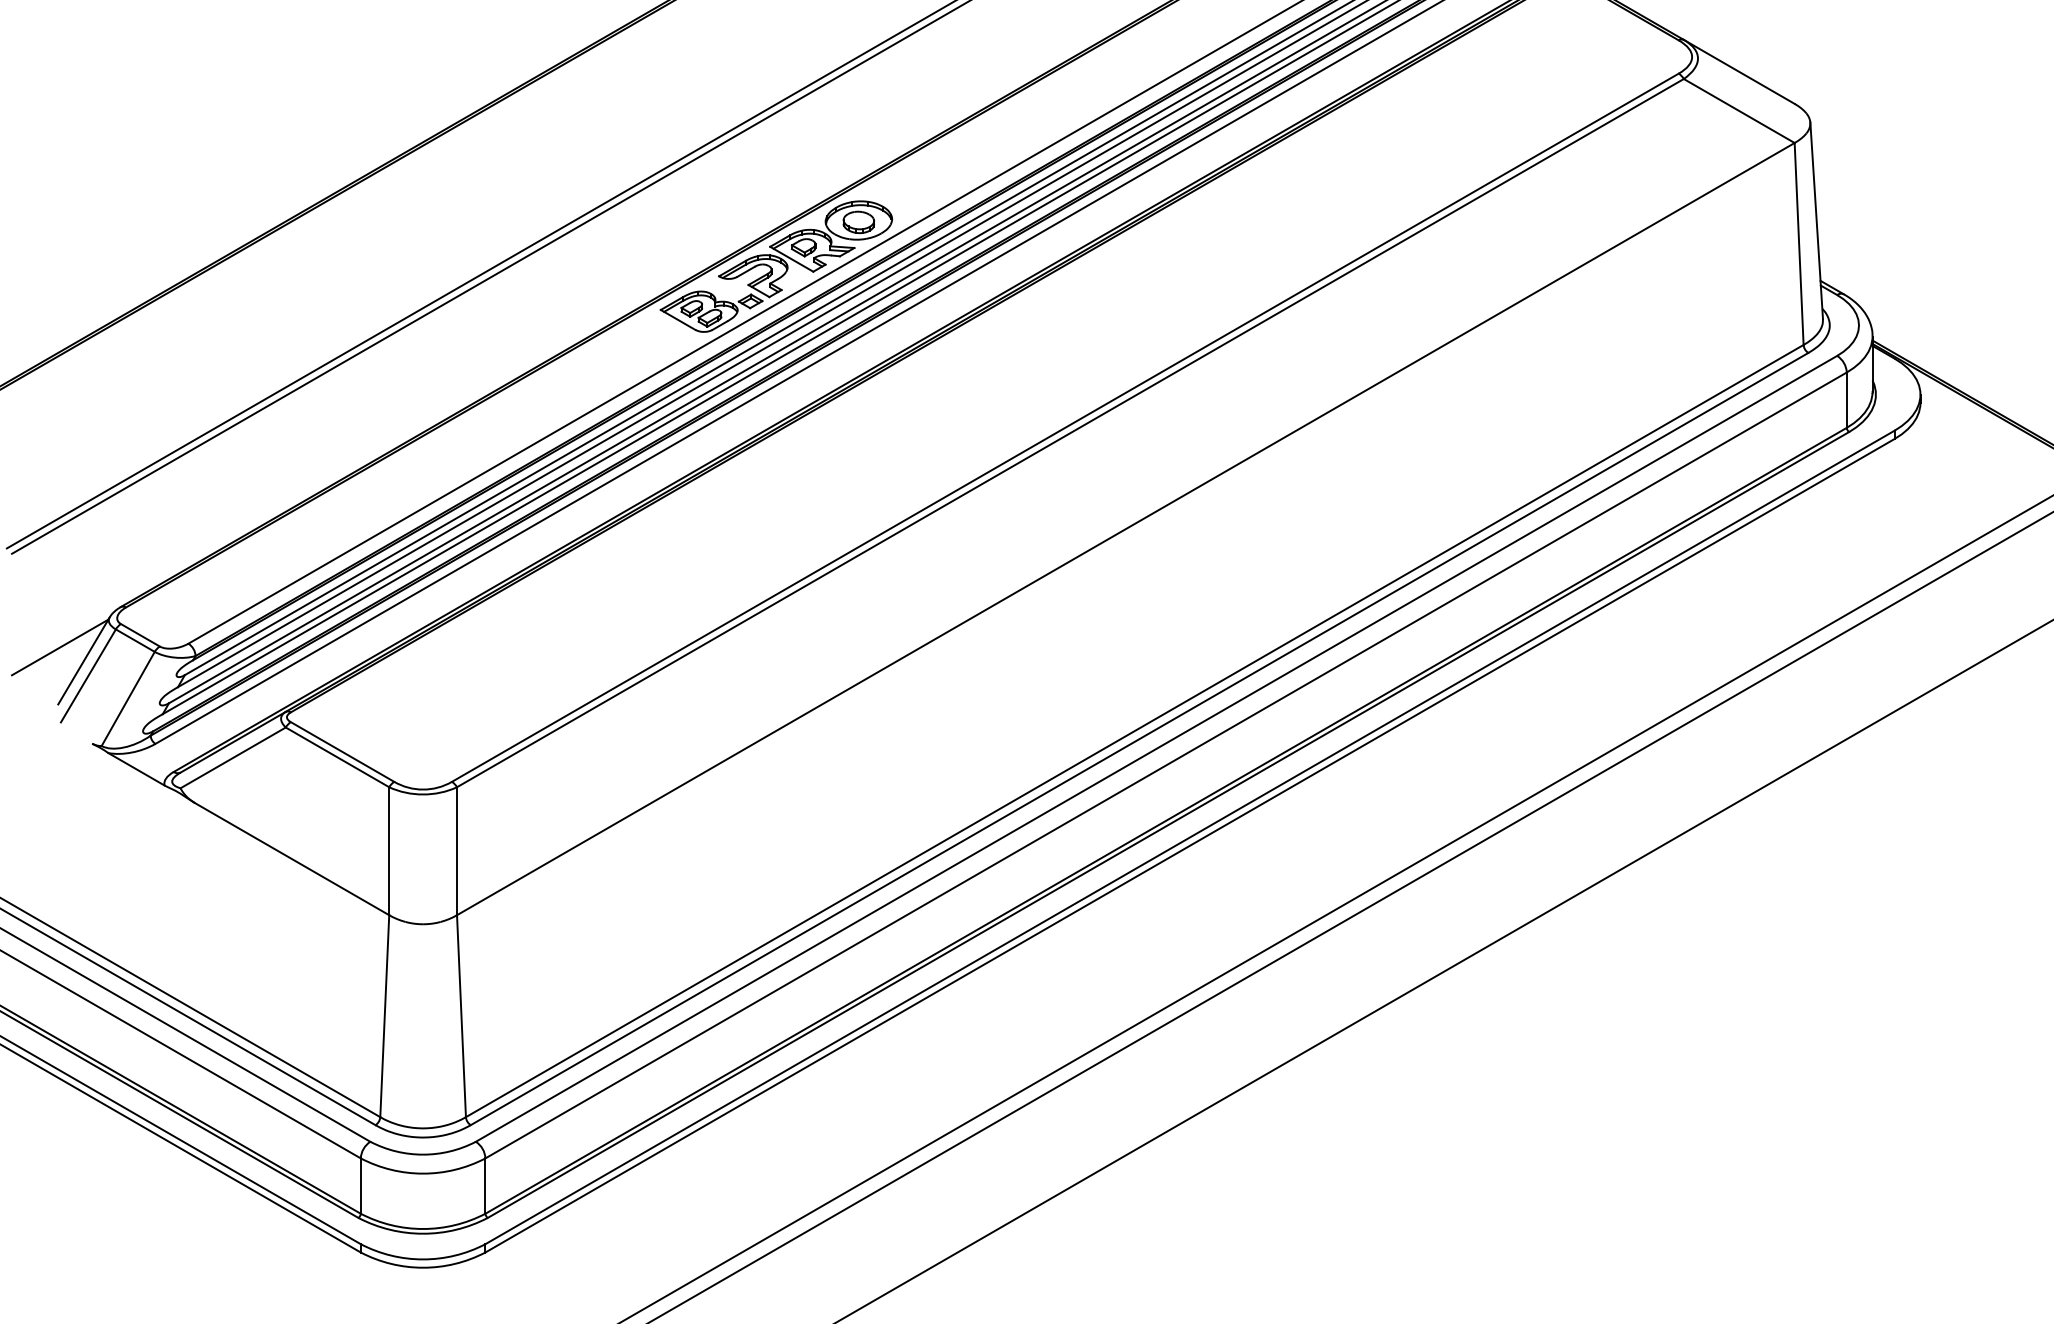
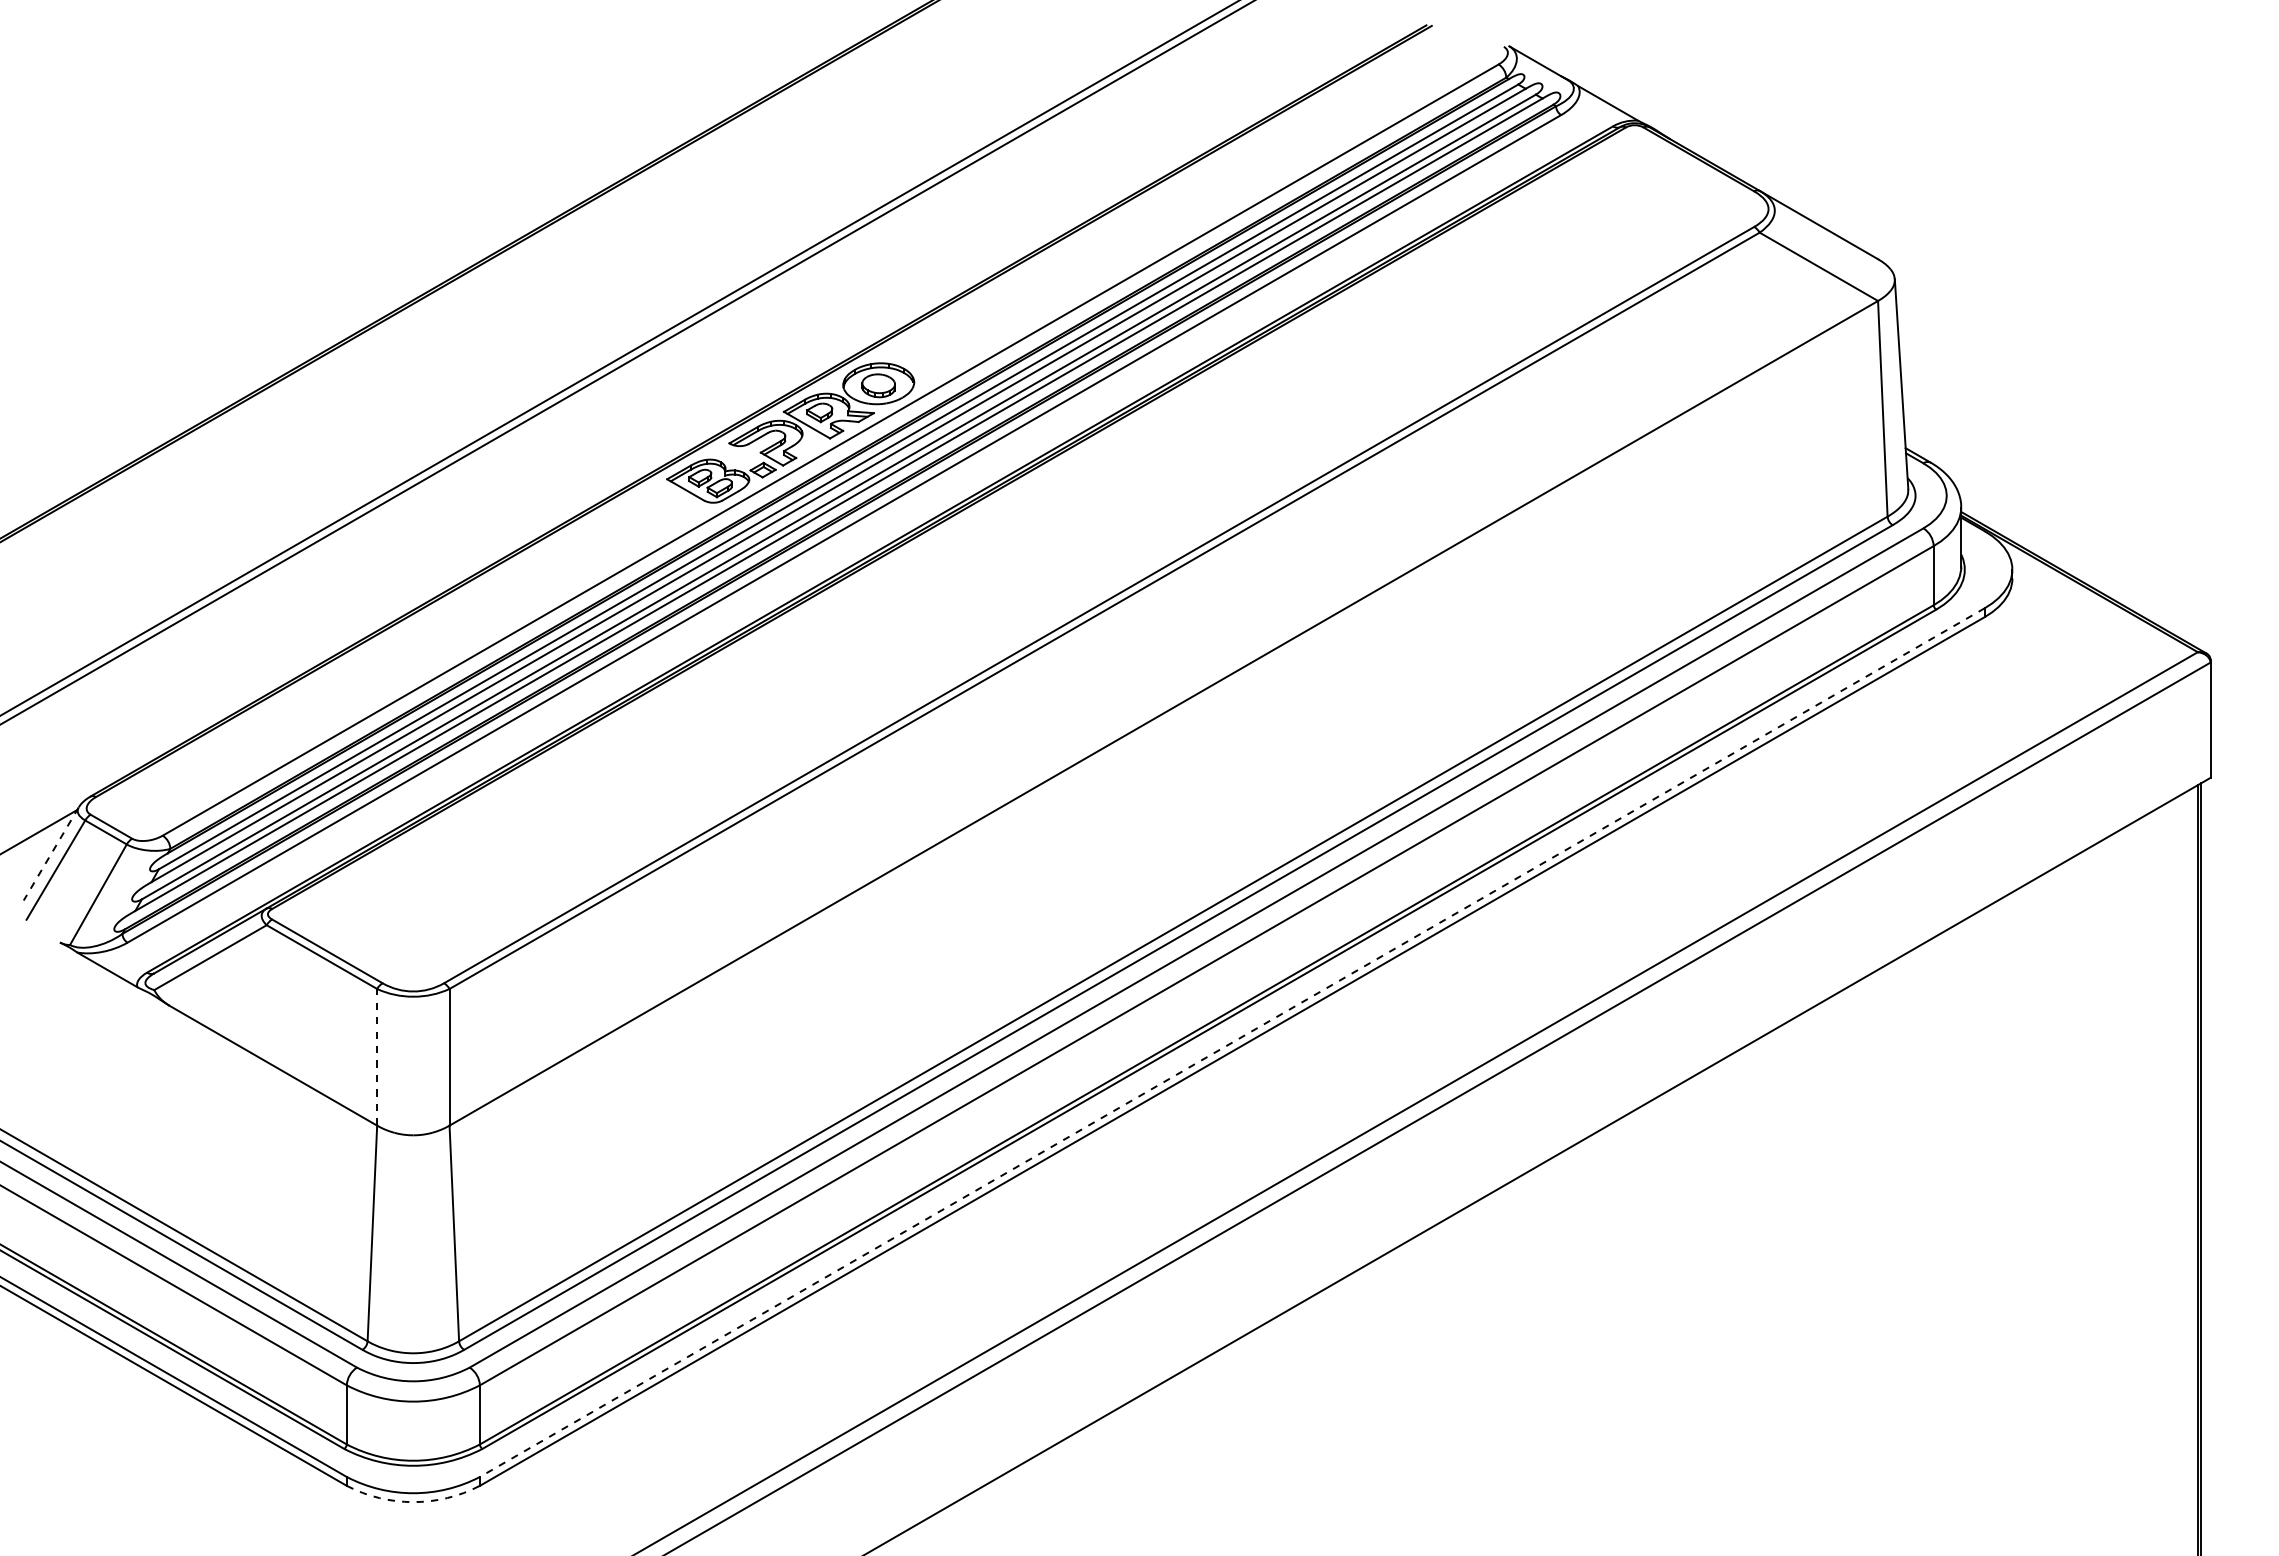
line: (84, 661) -> (51, 854), solid -> dashed
line: (1190, 837) -> (1232, 1042), solid -> dashed
line: (389, 850) -> (377, 1056), solid -> dashed
arc: (423, 1268) -> (413, 1502), solid -> dashed

